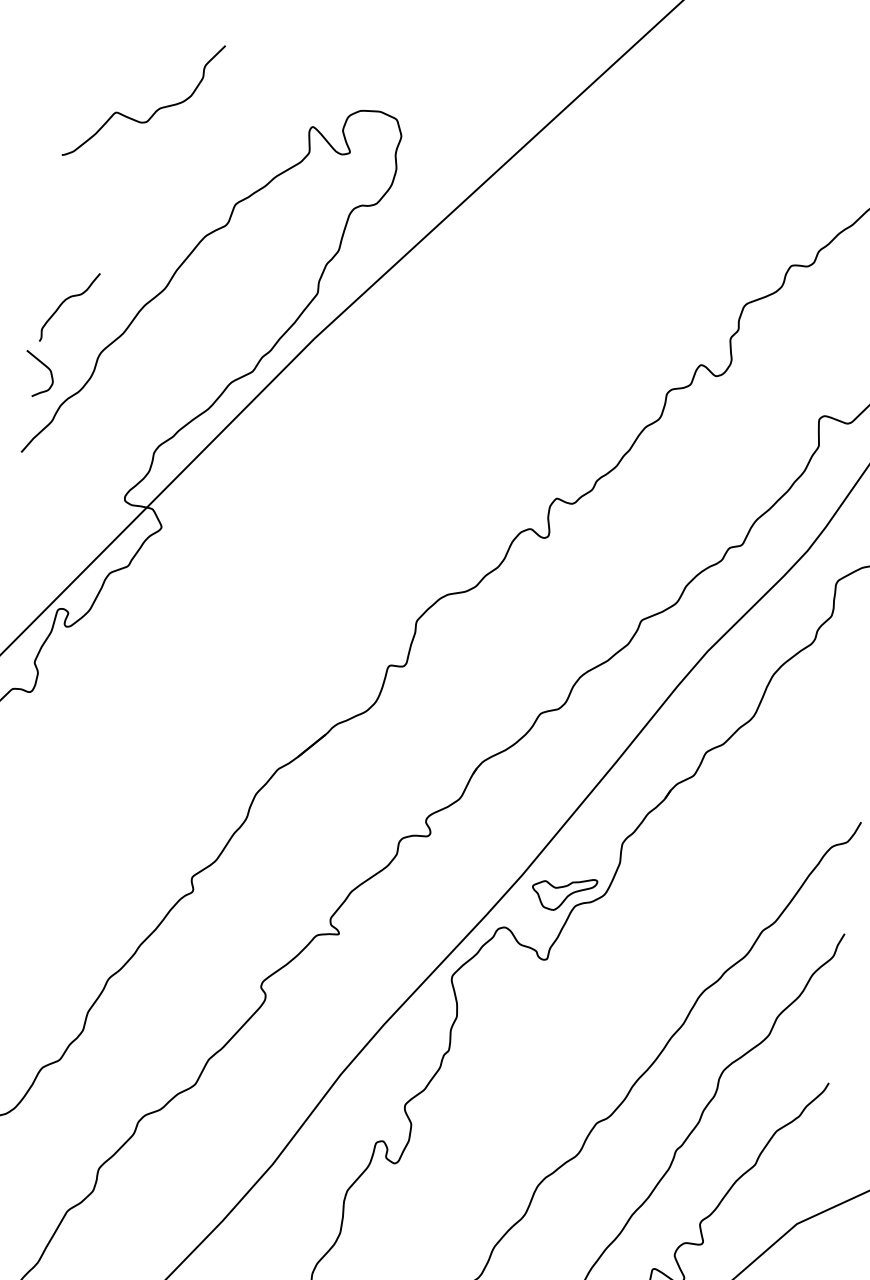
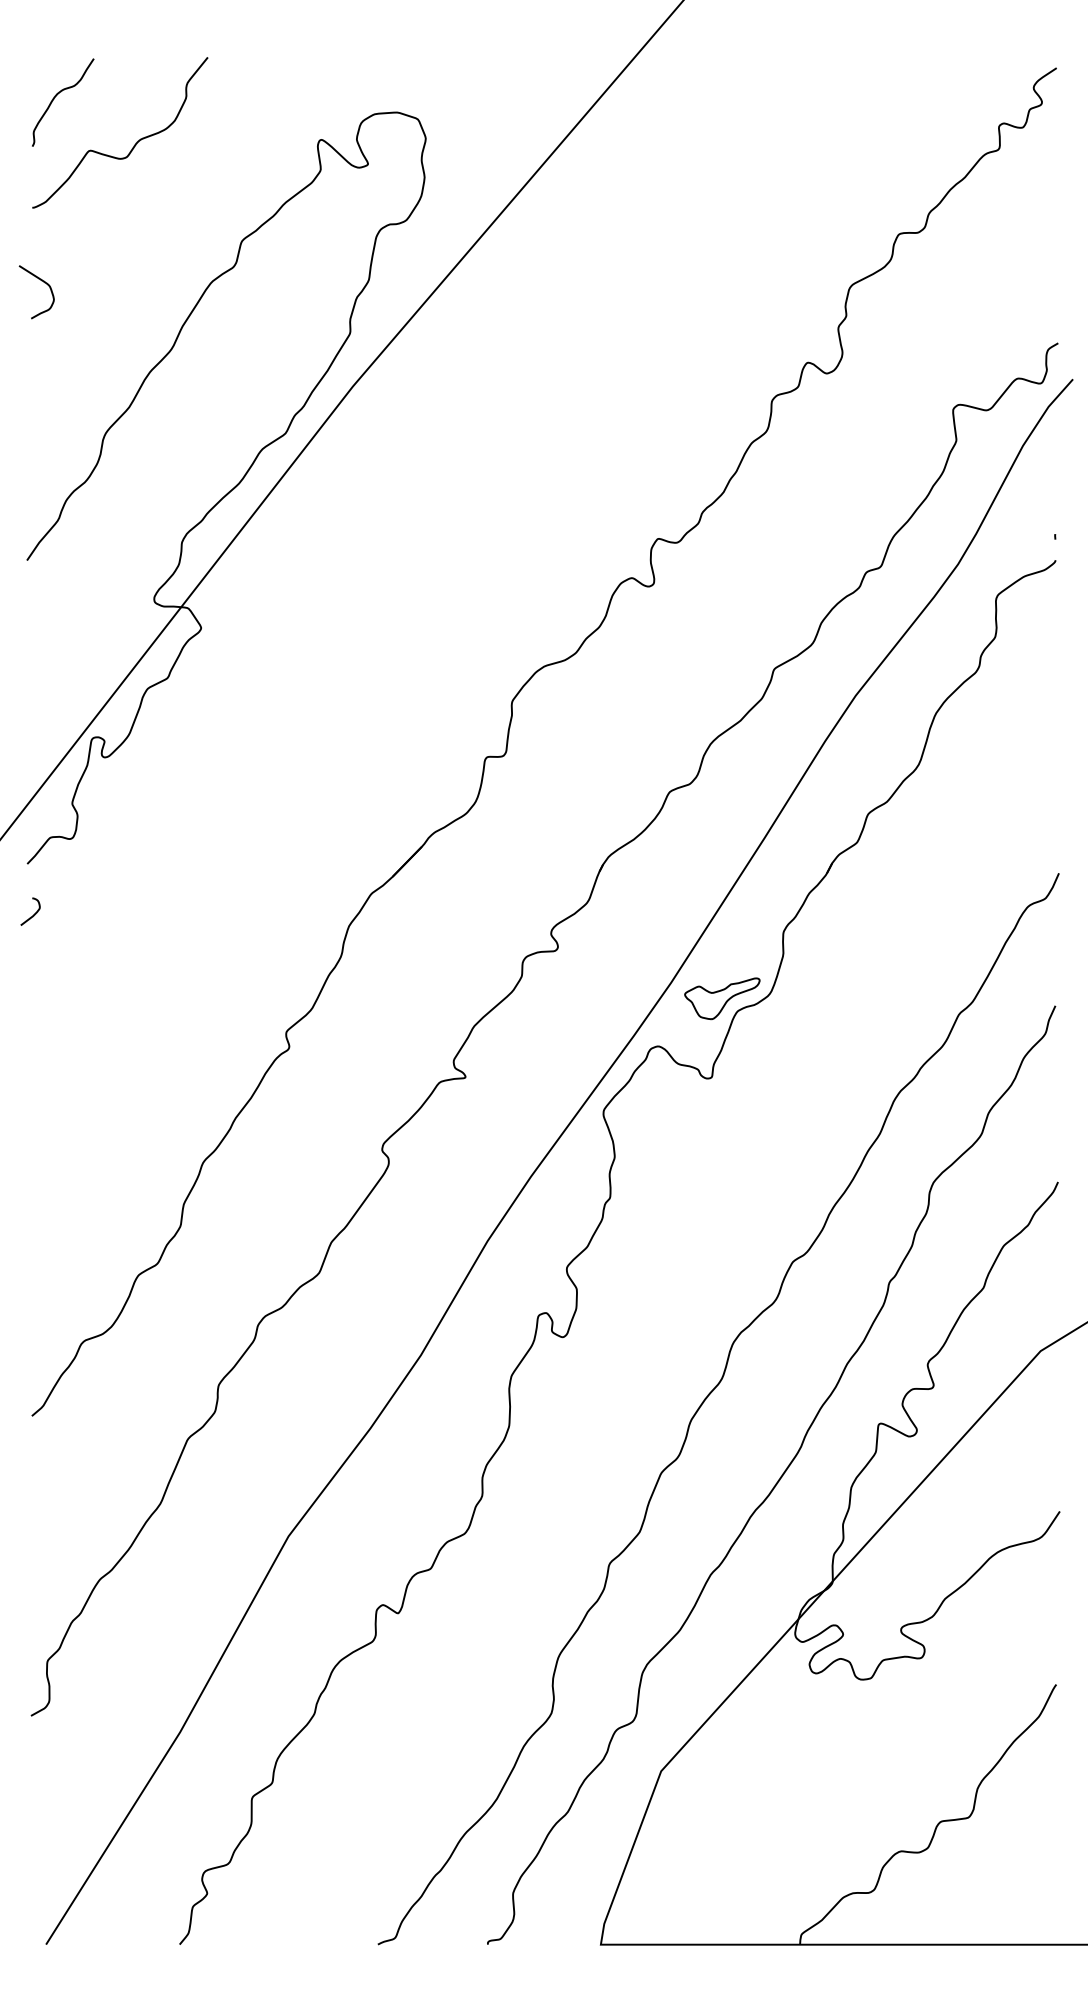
curve: (65, 300) -> (57, 95), moved
curve: (46, 367) -> (44, 283), moved

